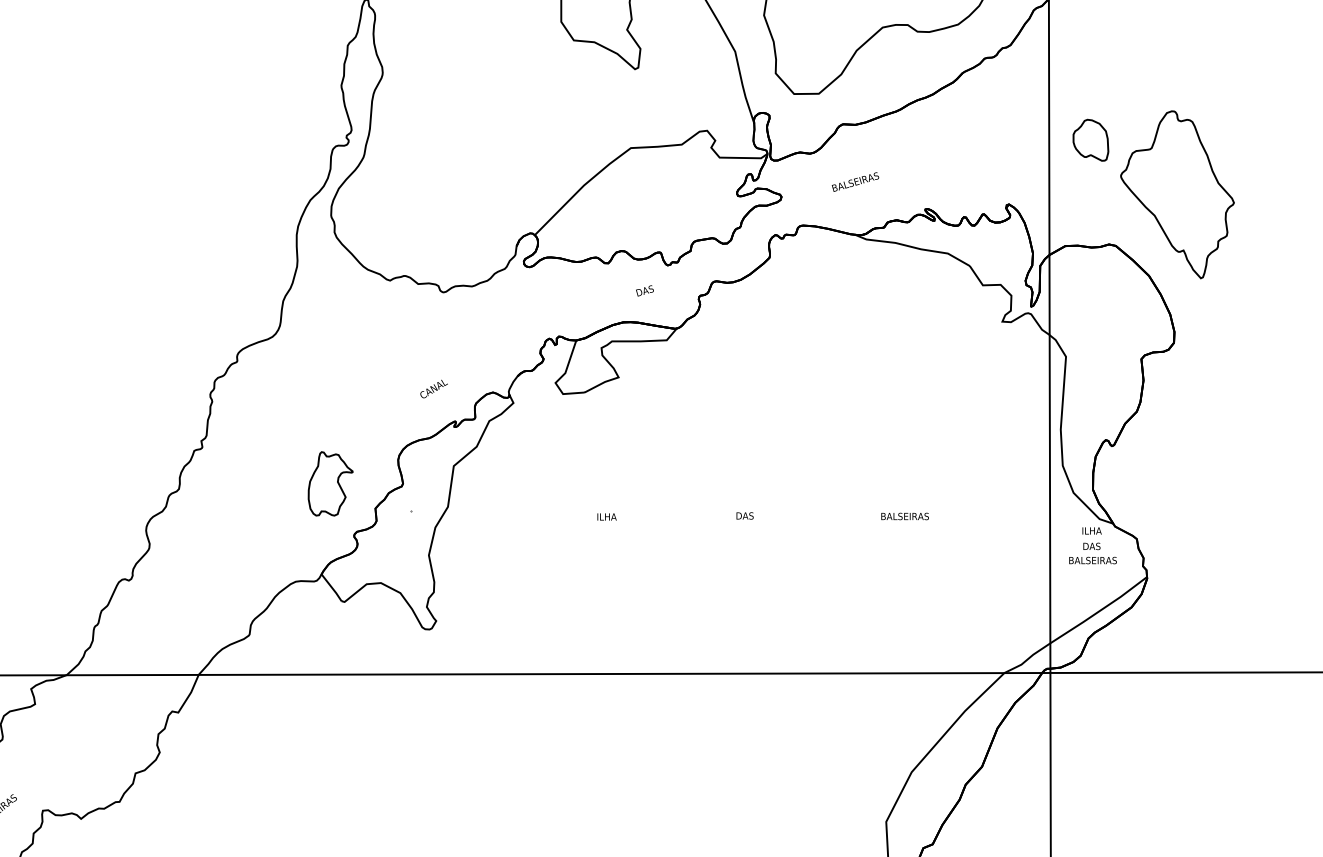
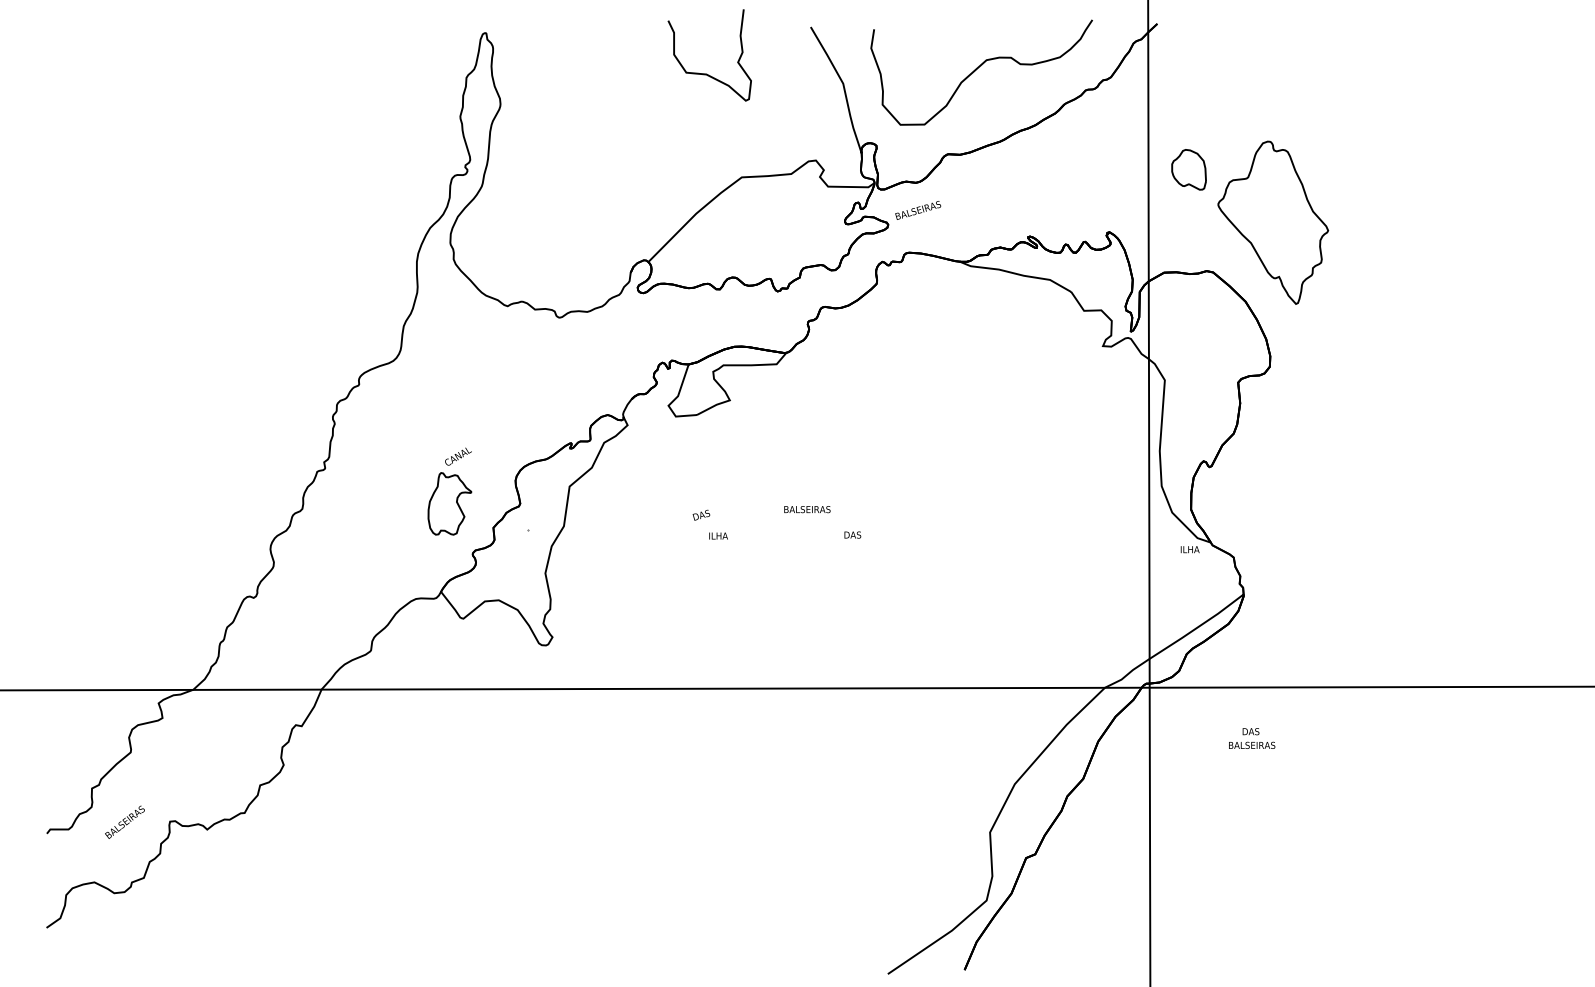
text: (855, 182) -> (918, 210), moved
text: (644, 290) -> (701, 514), moved
text: (434, 388) -> (458, 456), moved
text: (905, 516) -> (807, 509), moved
text: (1093, 553) -> (1252, 738), moved

